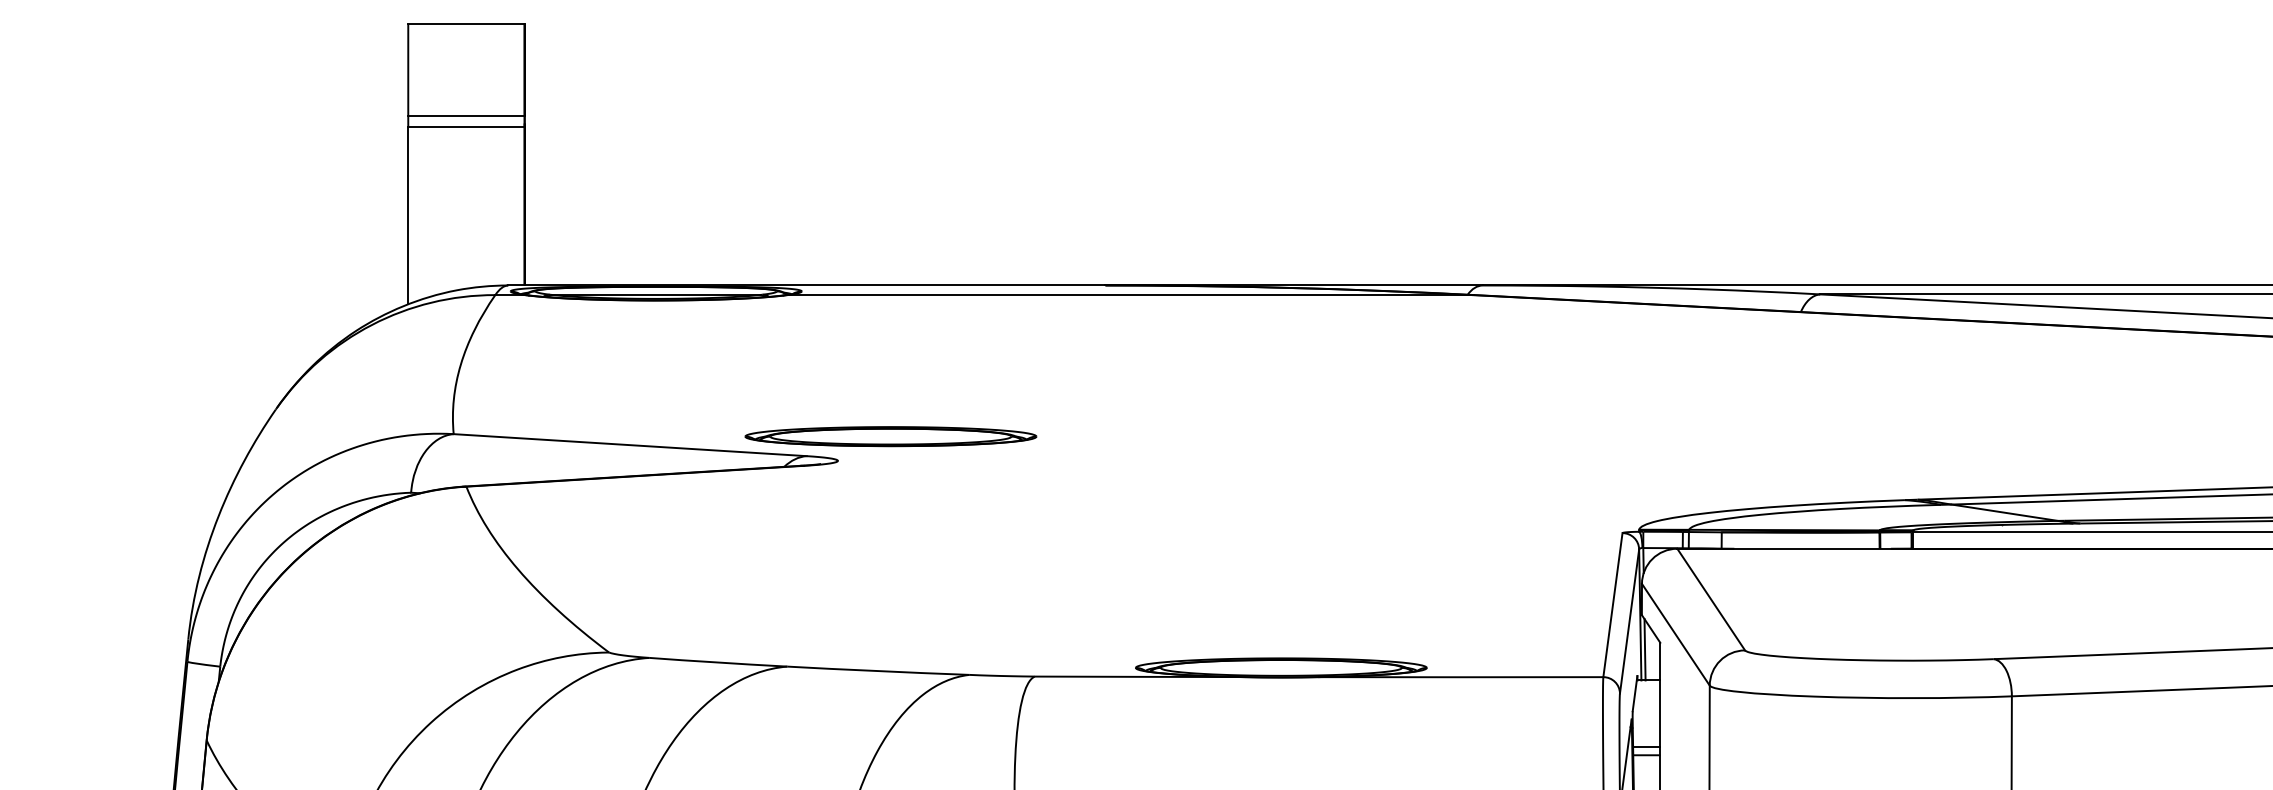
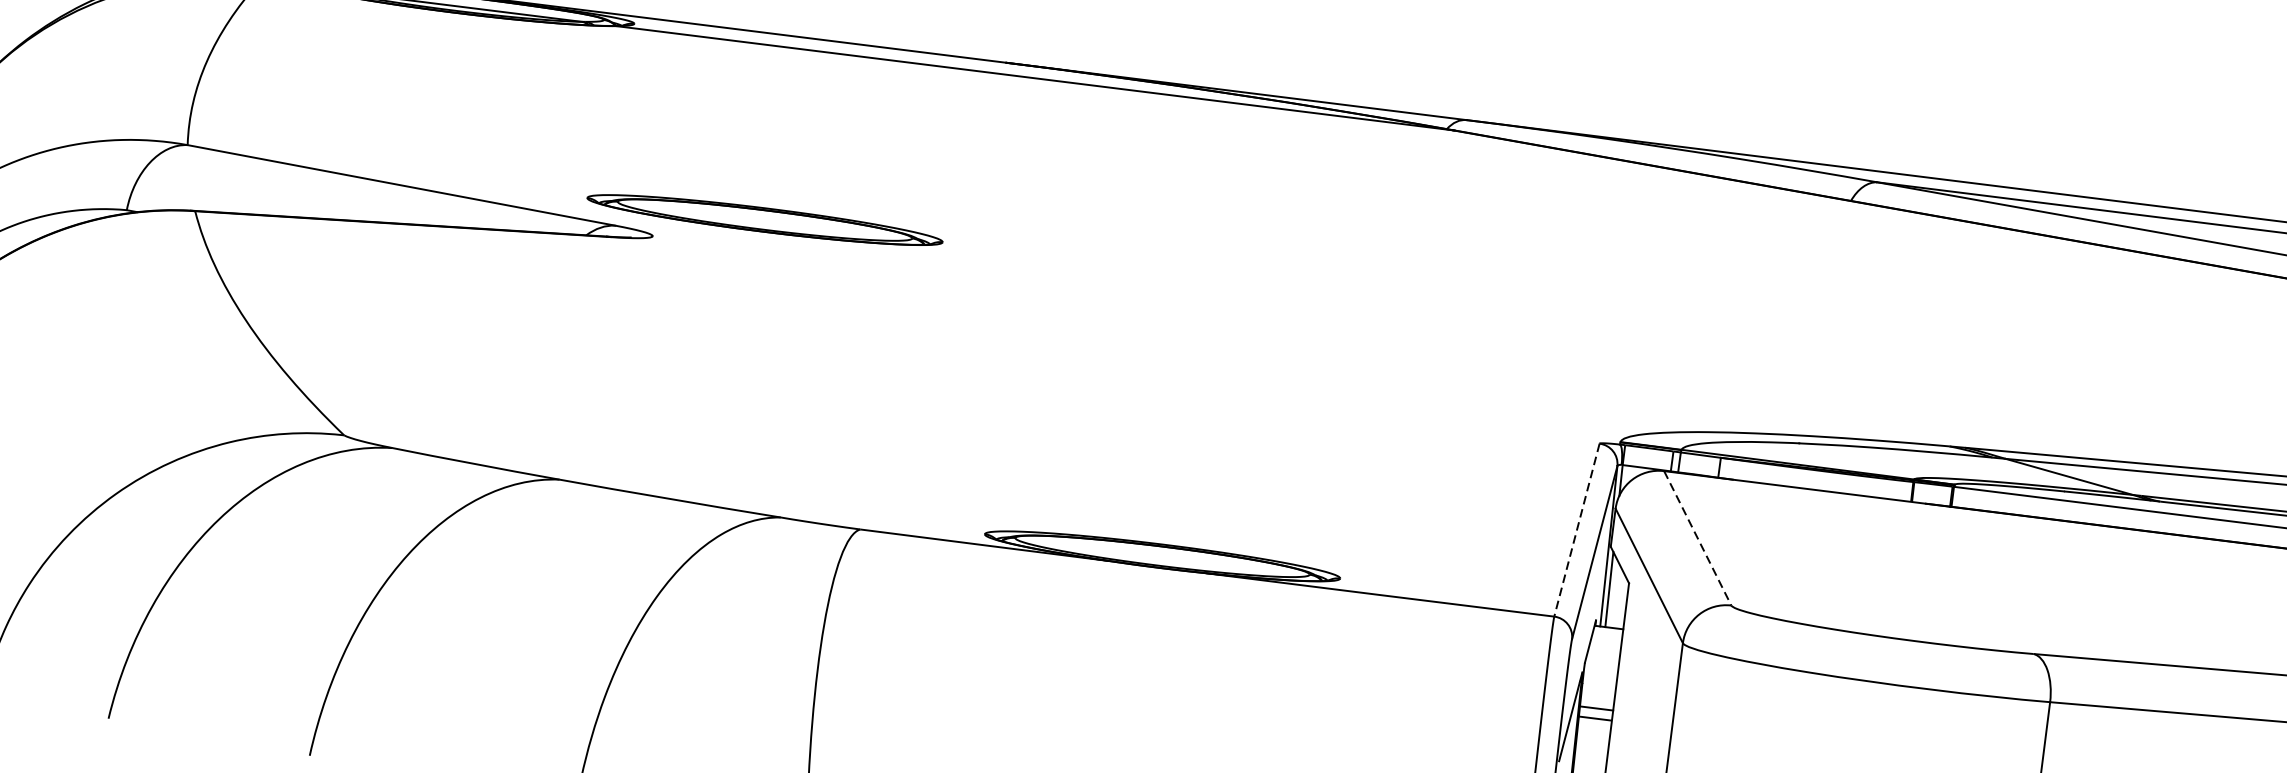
part: (890, 436) -> (764, 219), moved
line: (1711, 600) -> (1697, 539), solid -> dashed
line: (1612, 605) -> (1576, 530), solid -> dashed

